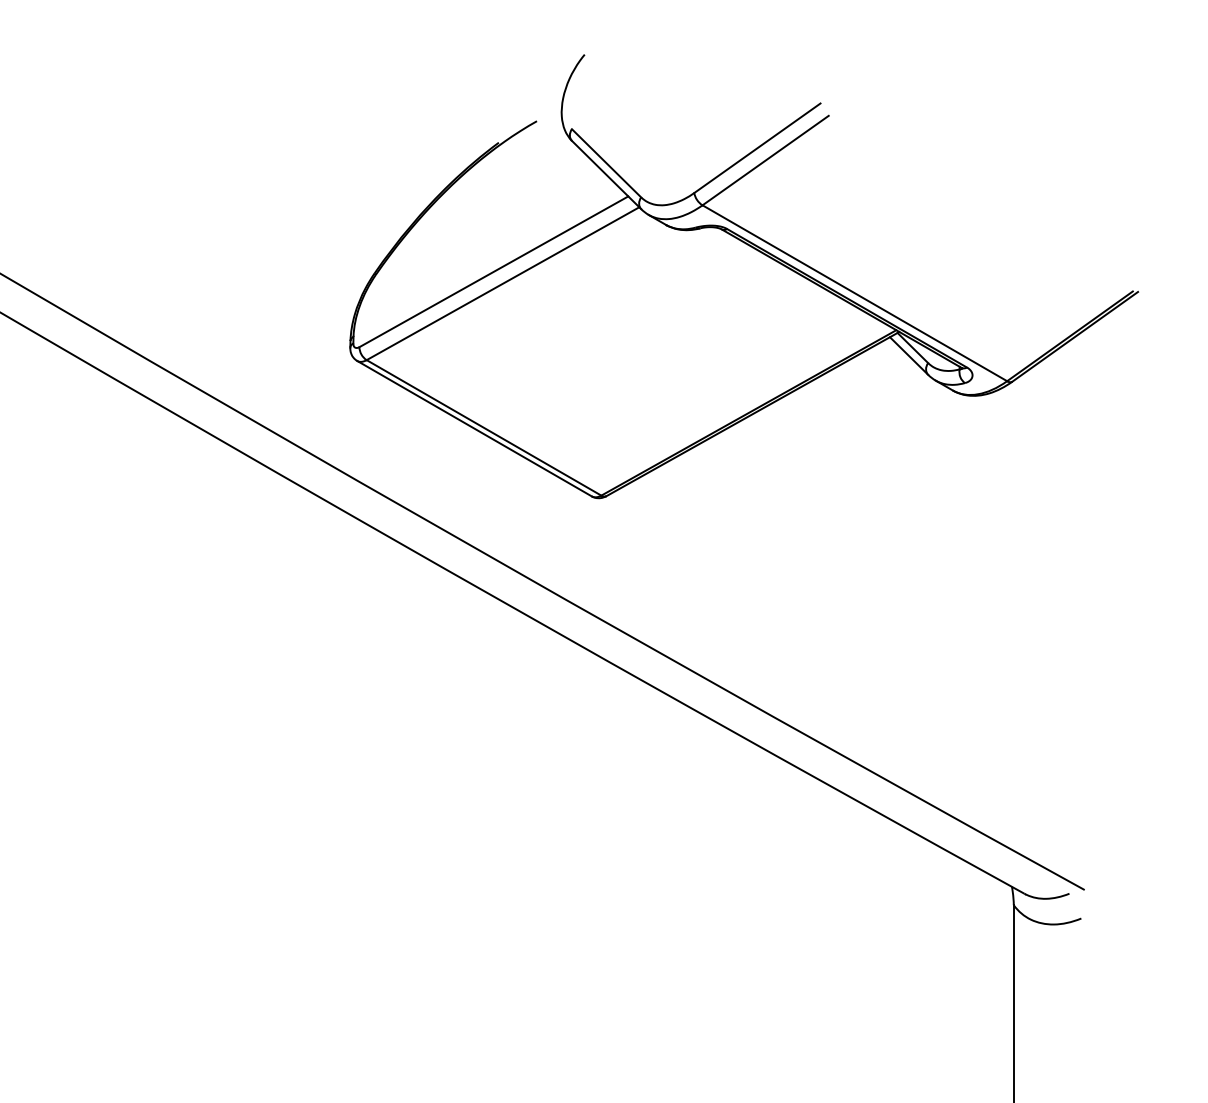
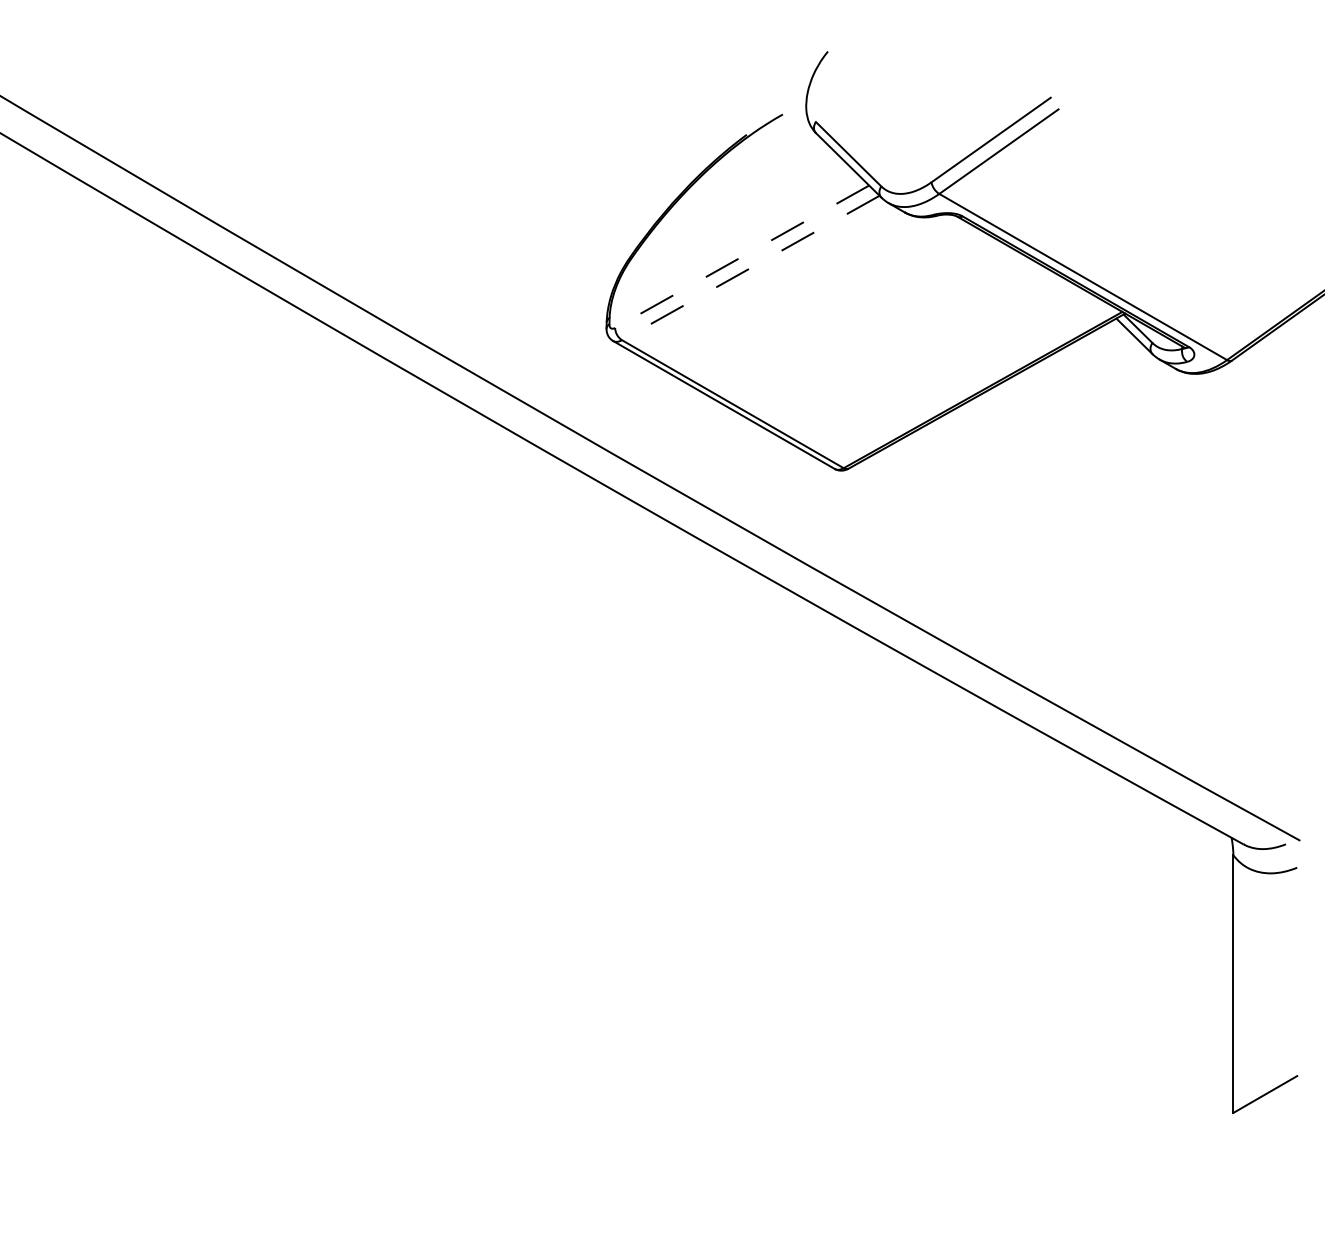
line: (494, 271) -> (742, 256), solid -> dashed
line: (502, 284) -> (750, 268), solid -> dashed

